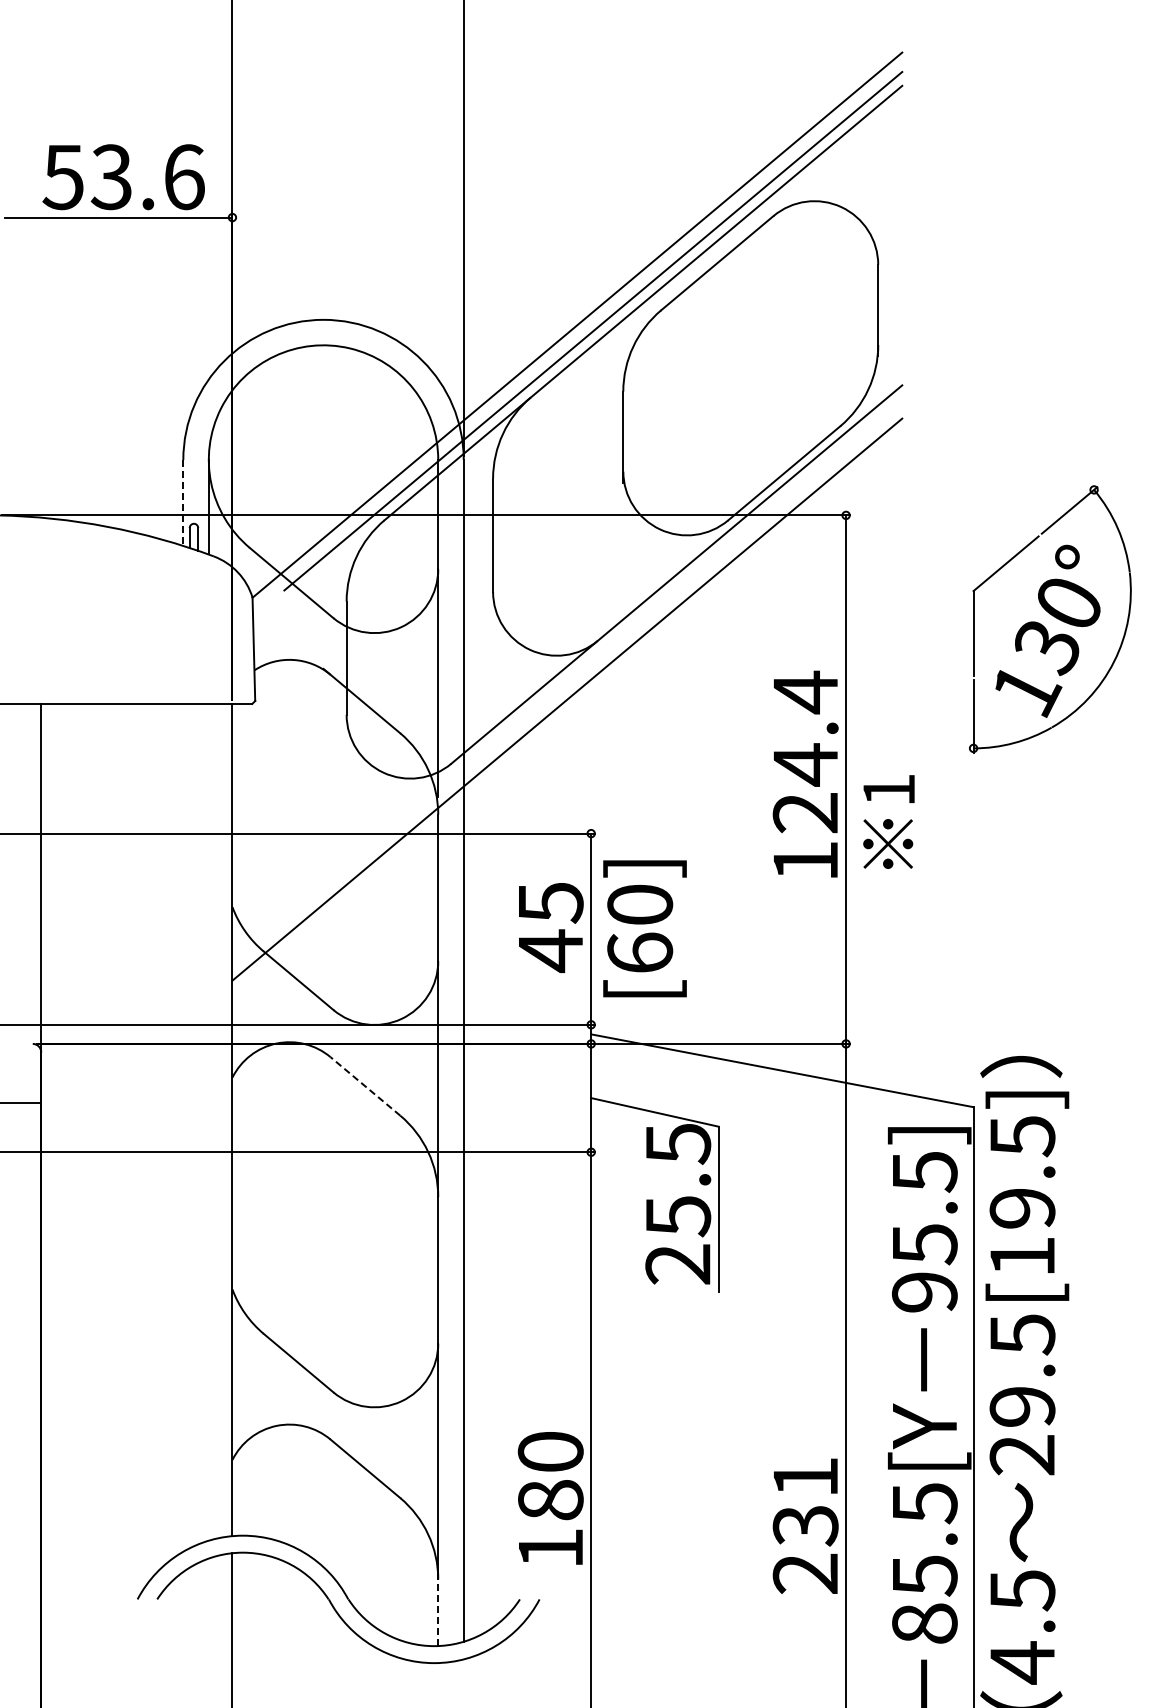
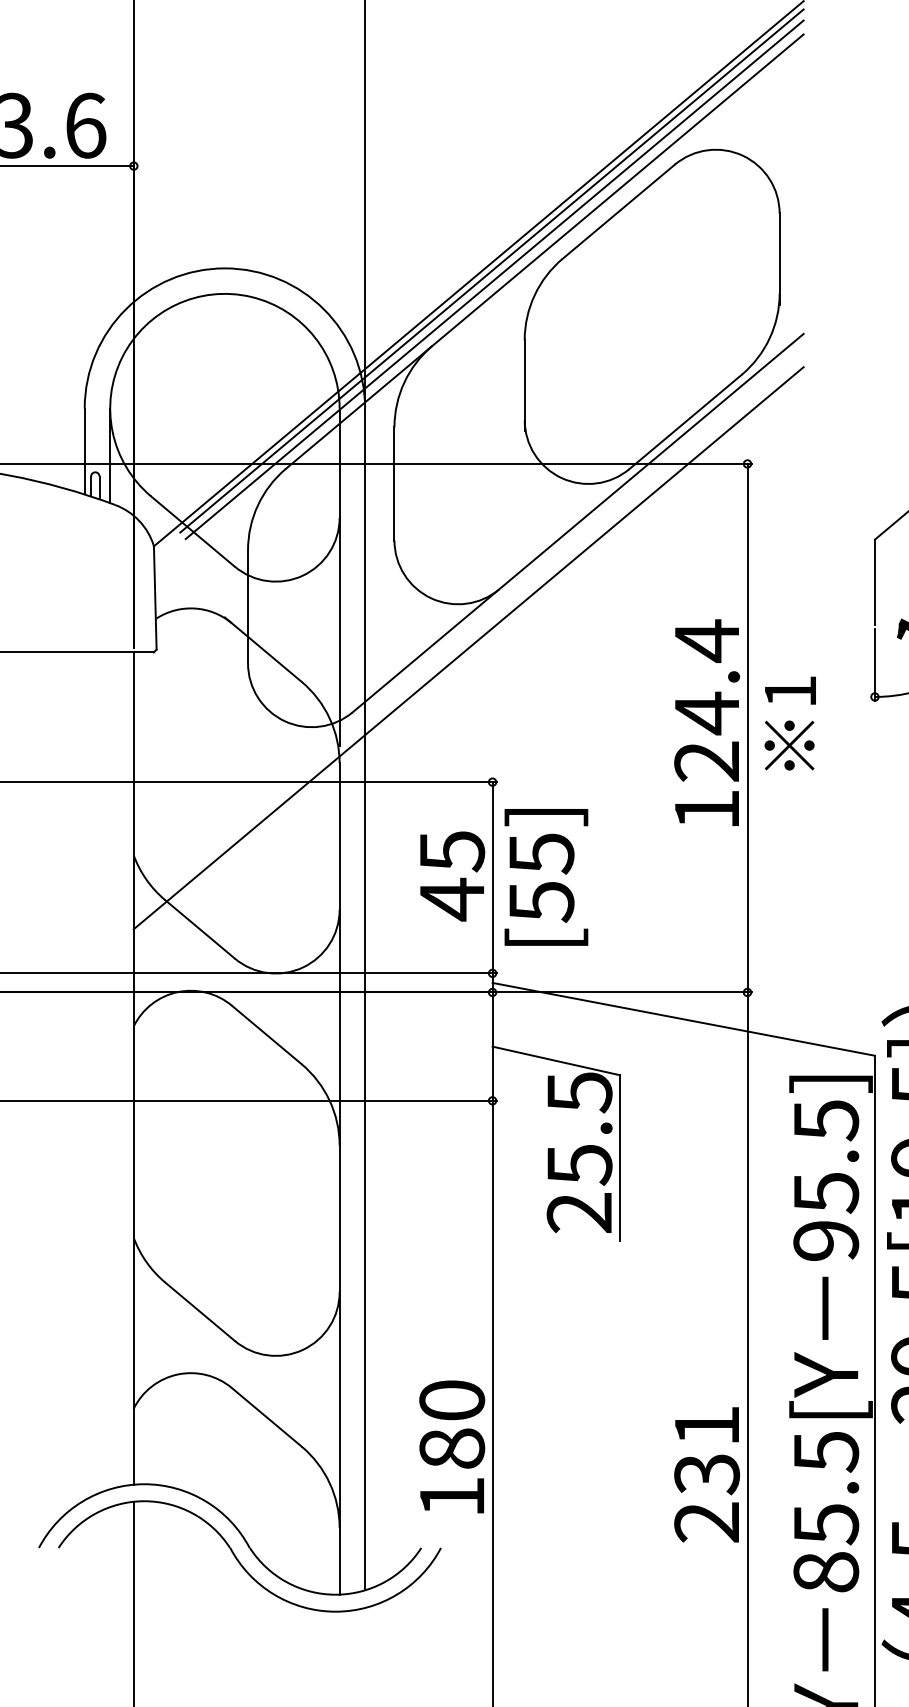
line: (590, 321) -> (491, 270), added
line: (183, 502) -> (84, 451), dashed -> solid
text: (888, 821) -> (789, 723), moved
text: (640, 929) -> (541, 878), [60] -> [55]
line: (365, 1086) -> (266, 1035), dashed -> solid
line: (438, 1612) -> (339, 1561), dashed -> solid

